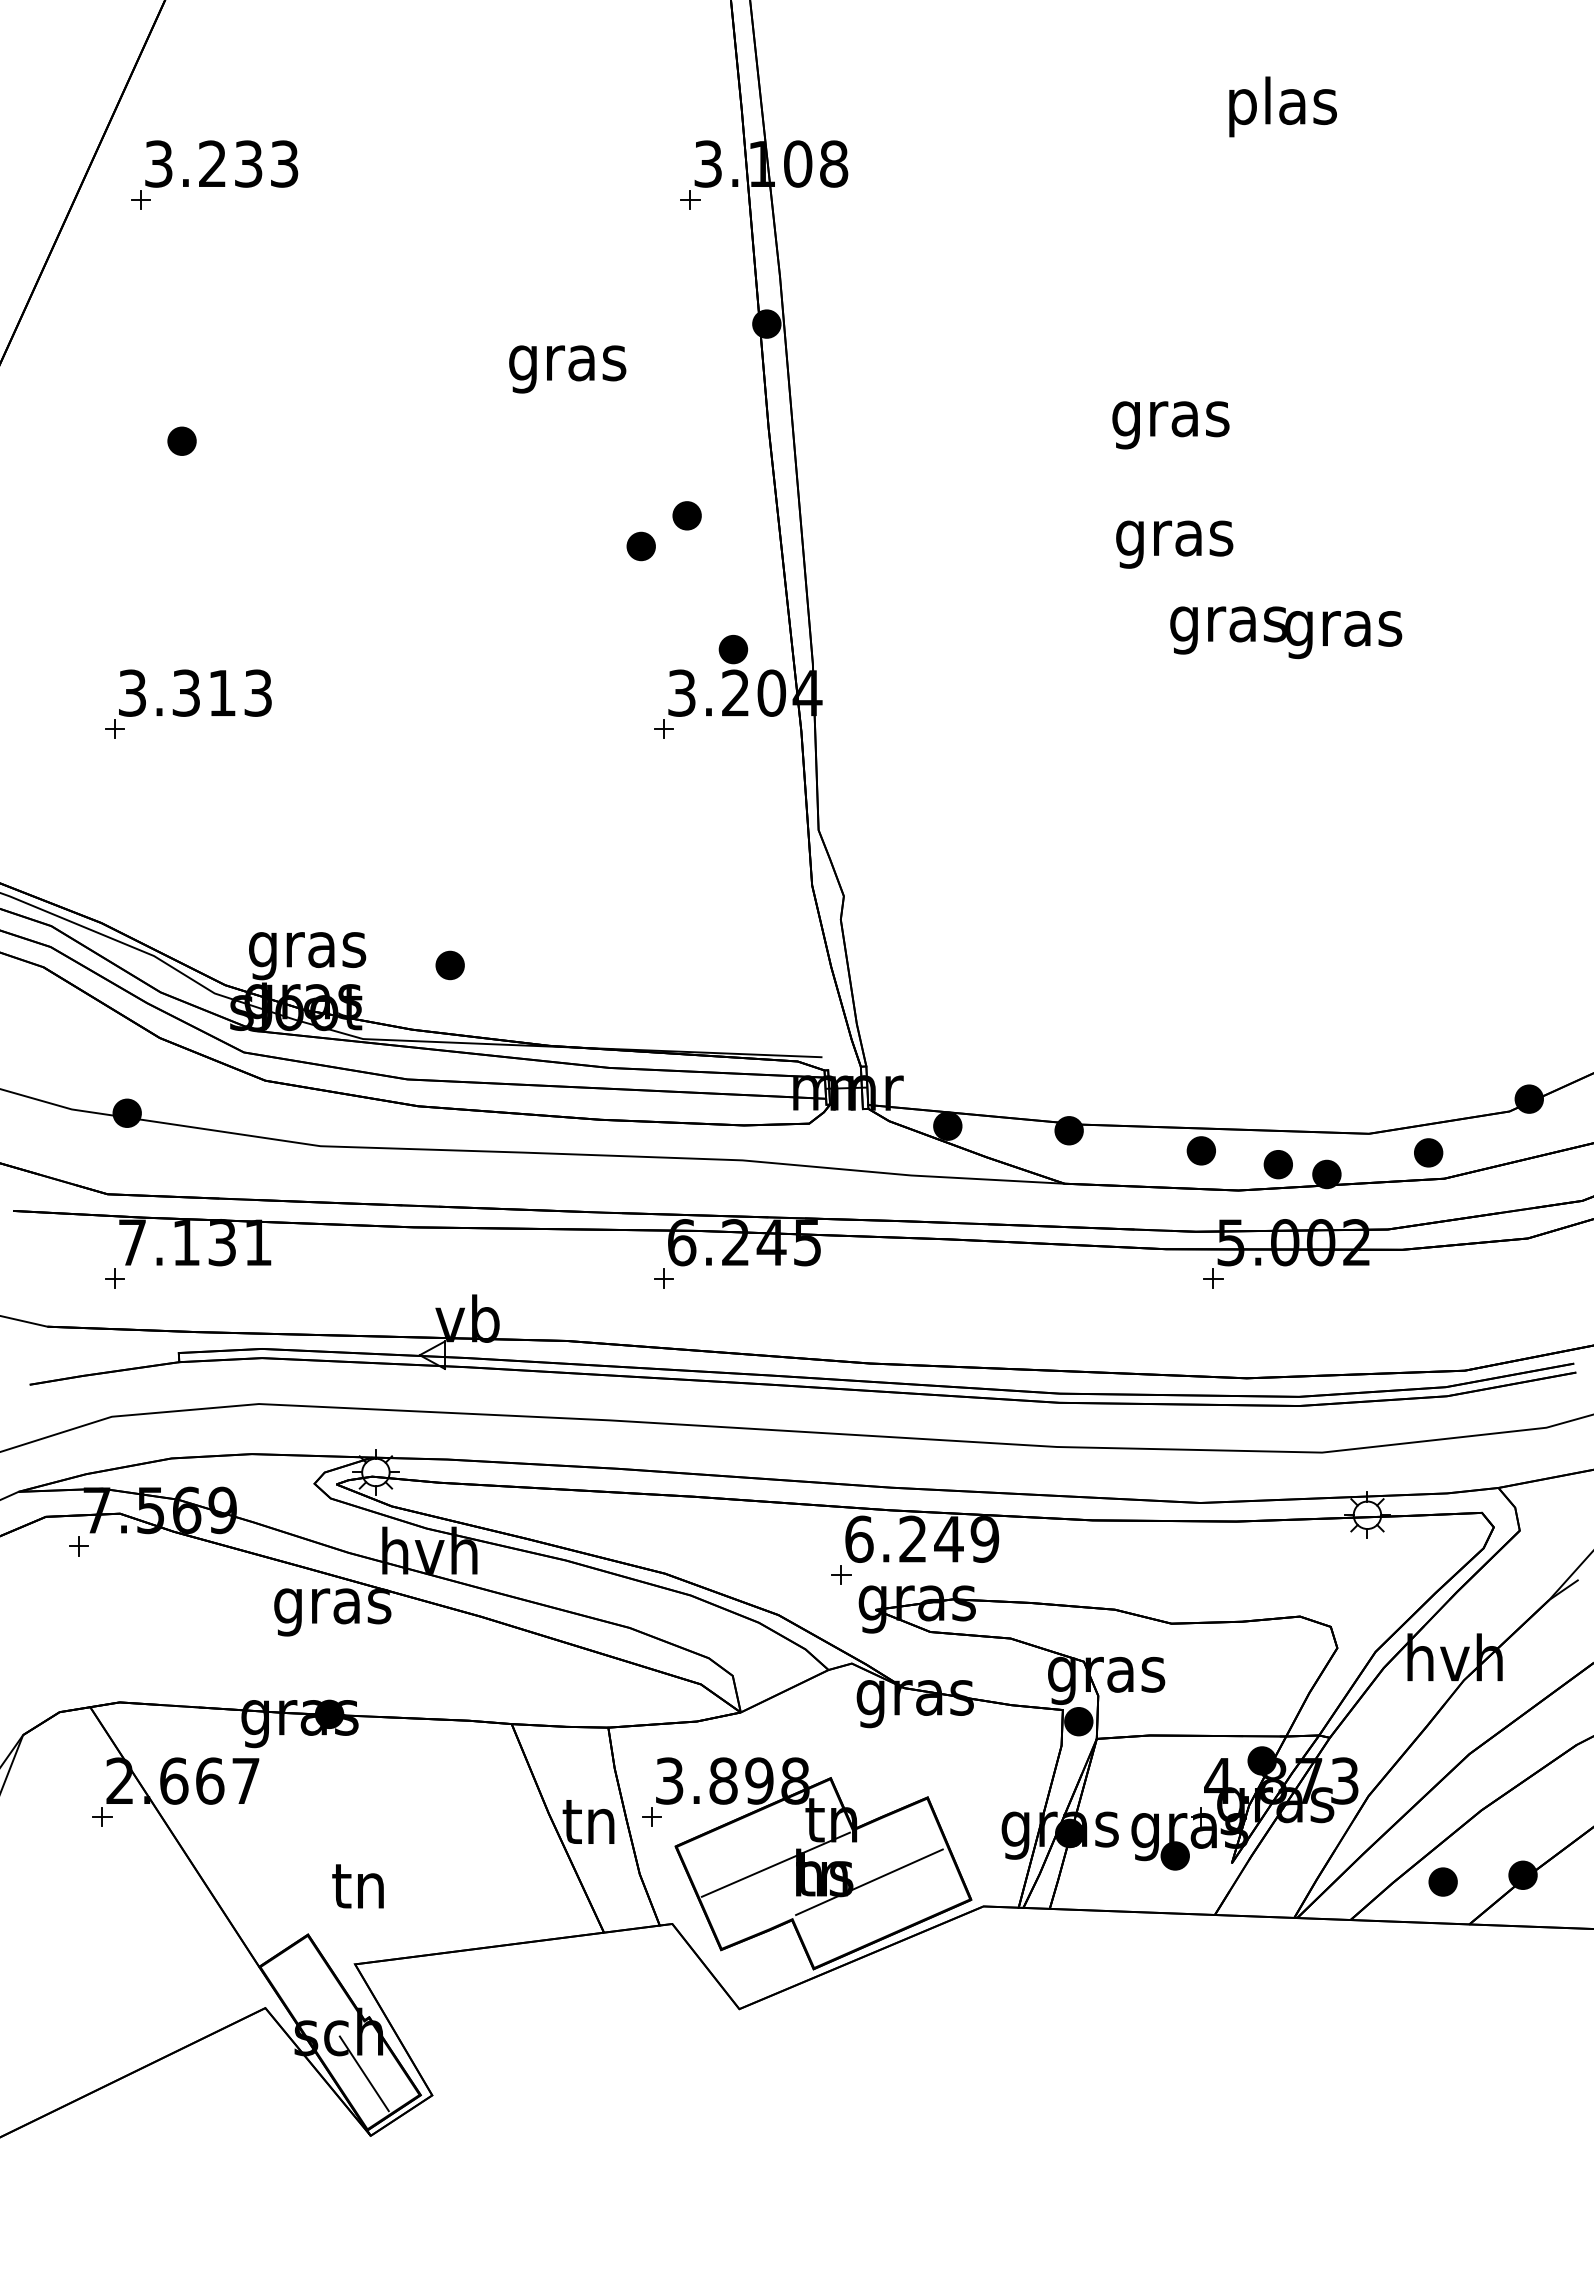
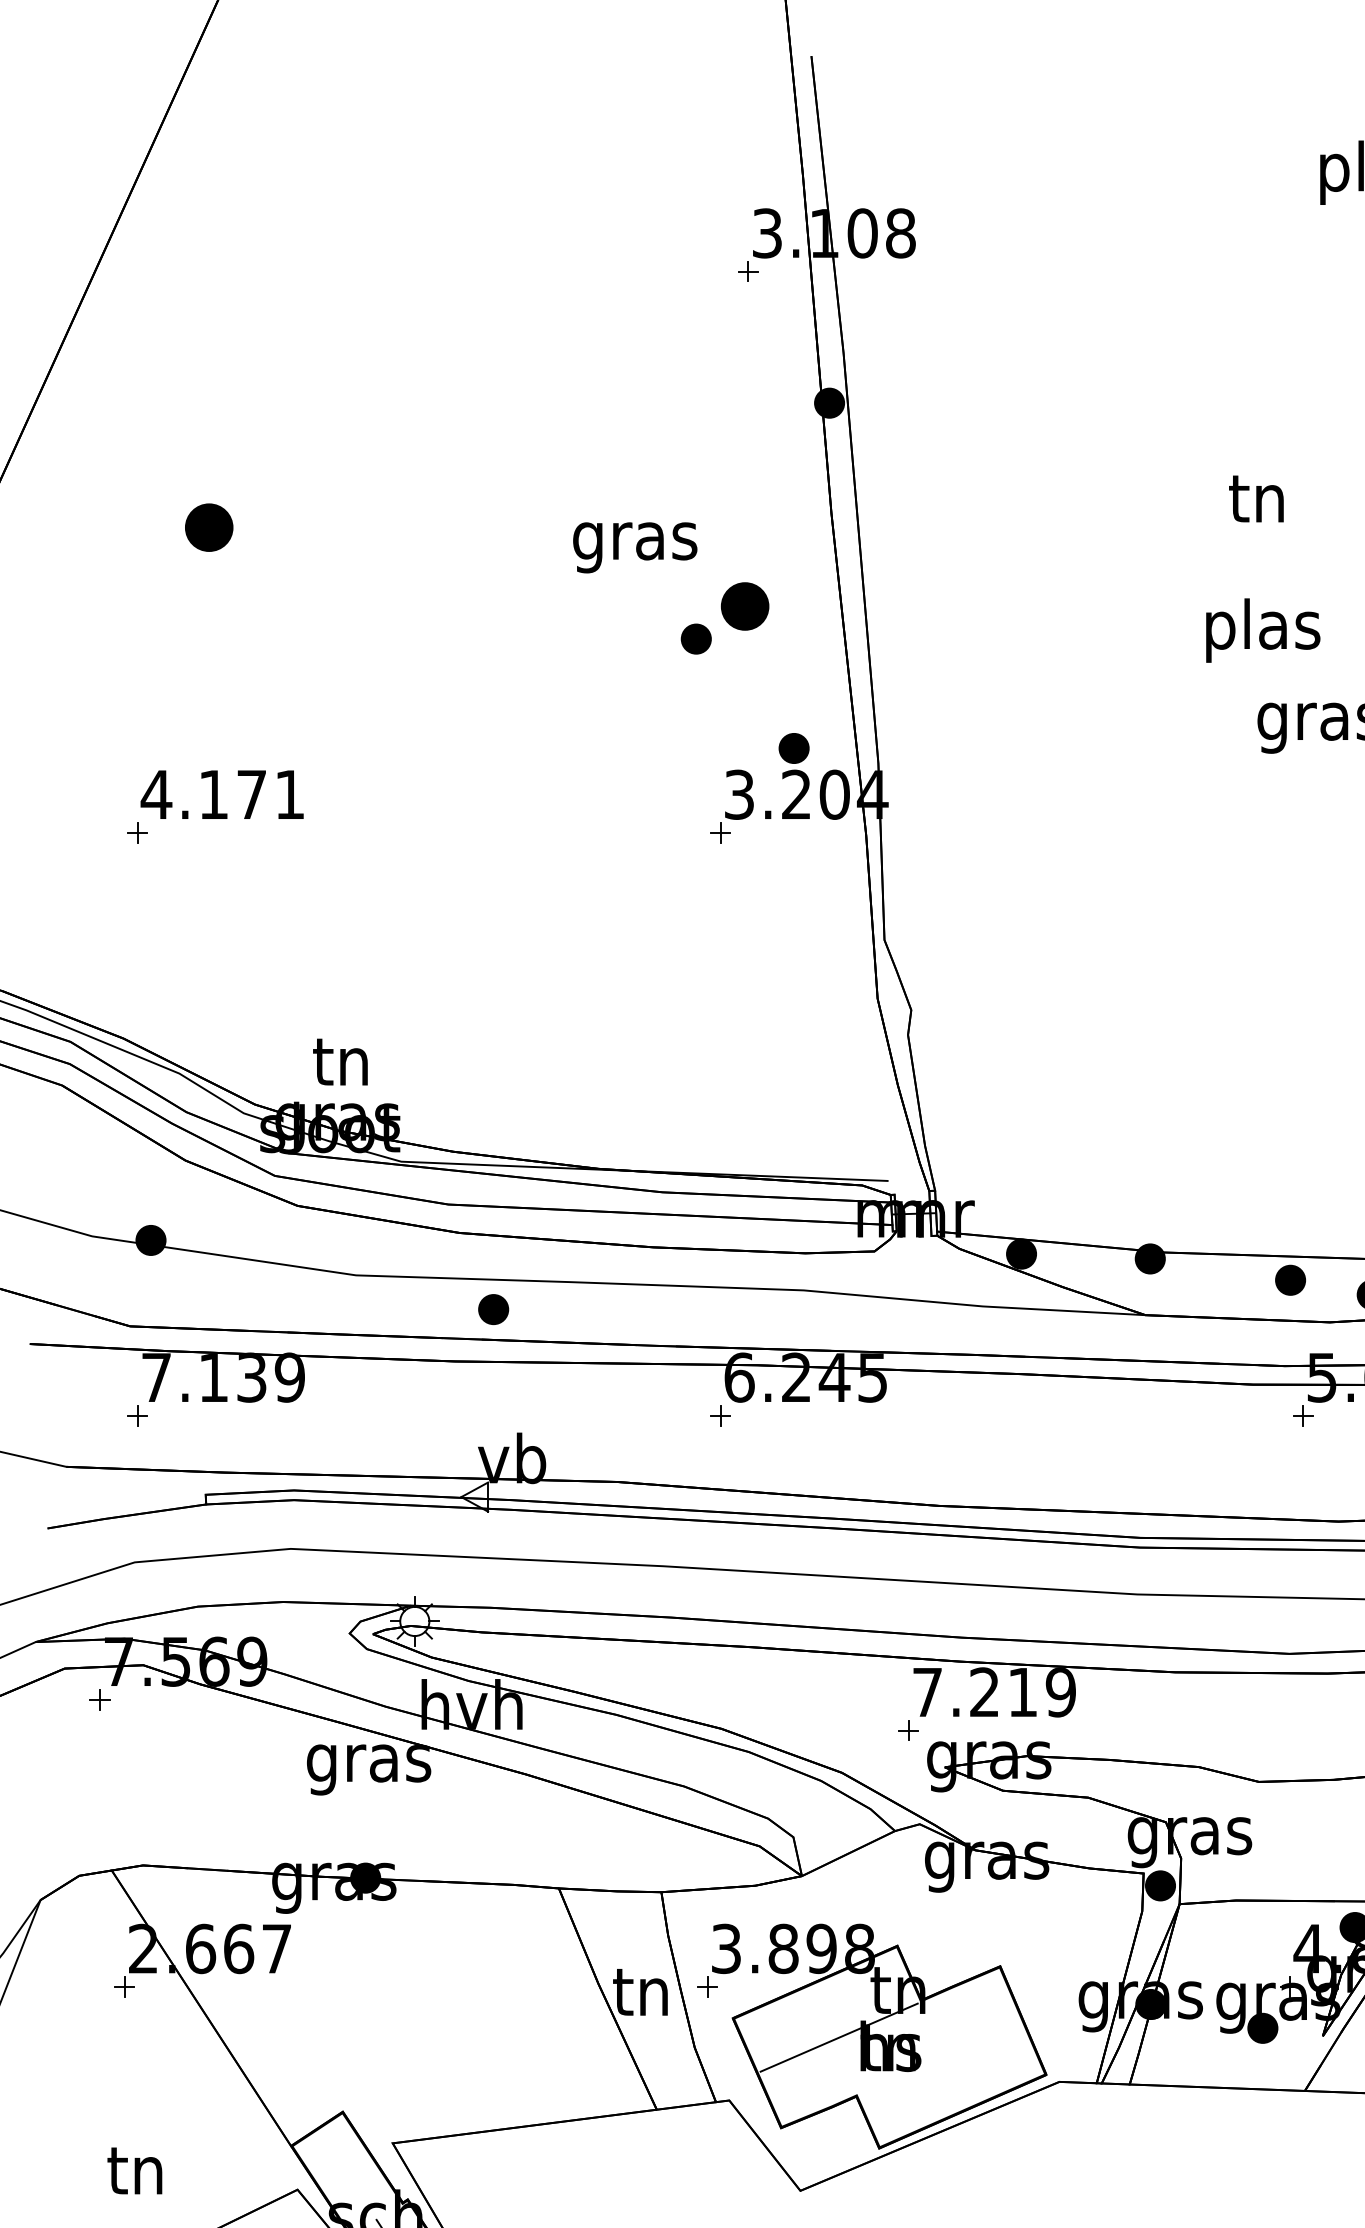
part: (214, 174) -> (243, 244), removed
text: (567, 369) -> (635, 547), moved
text: (1170, 420) -> (1257, 505), gras -> tn
part: (181, 440) -> (208, 526), size x1.6
part: (686, 515) -> (744, 606), size x1.6
text: (1174, 538) -> (1262, 630), gras -> plas
text: (194, 692) -> (222, 794), 3.313 -> 4.171
text: (307, 951) -> (342, 1068), gras -> tn
part: (449, 965) -> (492, 1309), moved
text: (258, 1242) -> (290, 1377), 7.131 -> 7.139
text: (904, 1538) -> (975, 1691), 6.249 -> 7.219
line: (869, 1882) -> (938, 2056), removed
text: (357, 1886) -> (134, 2171), moved

